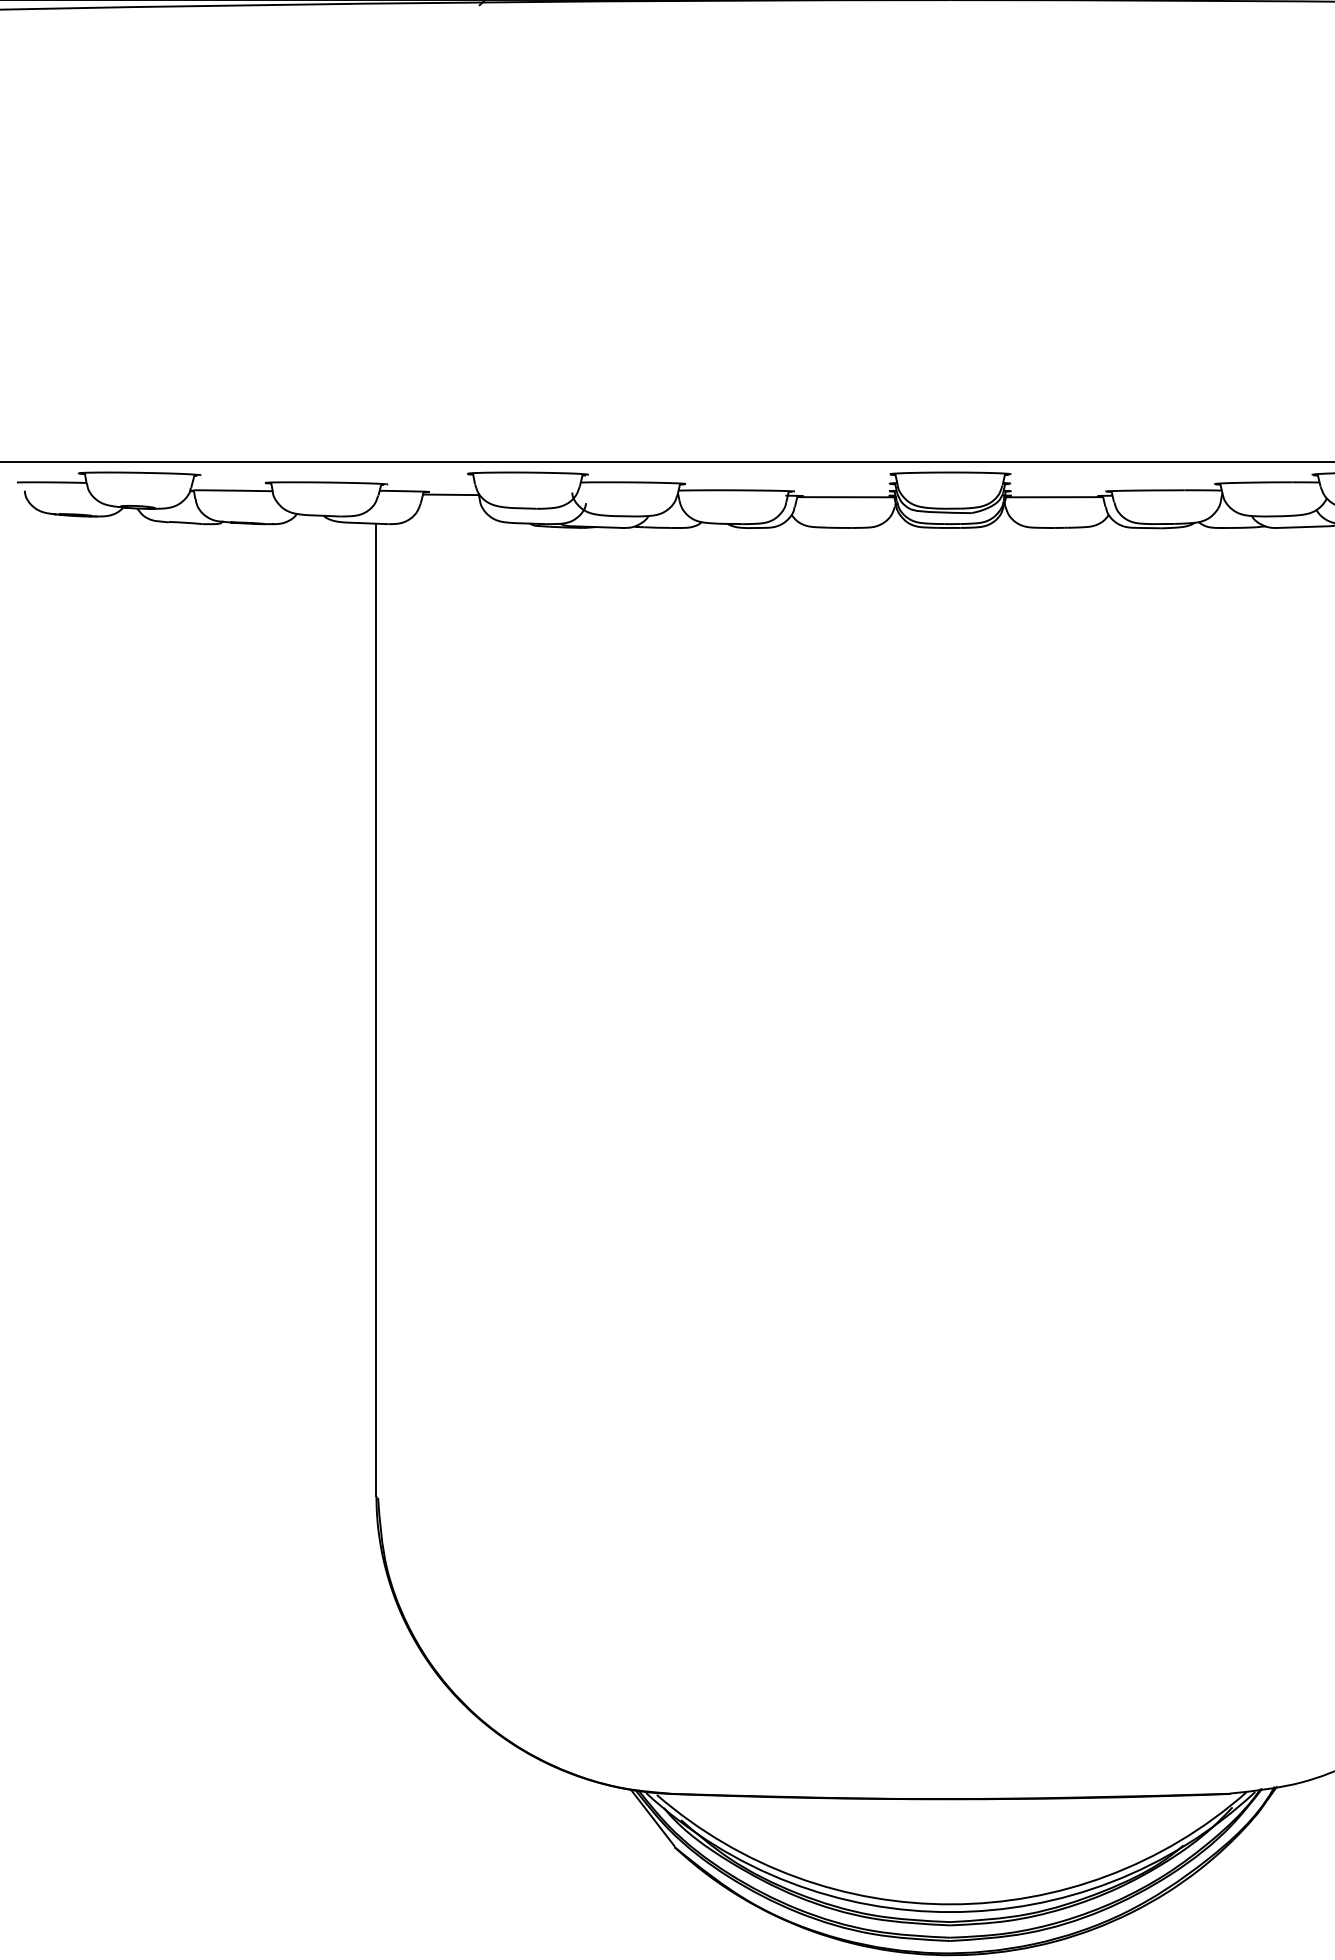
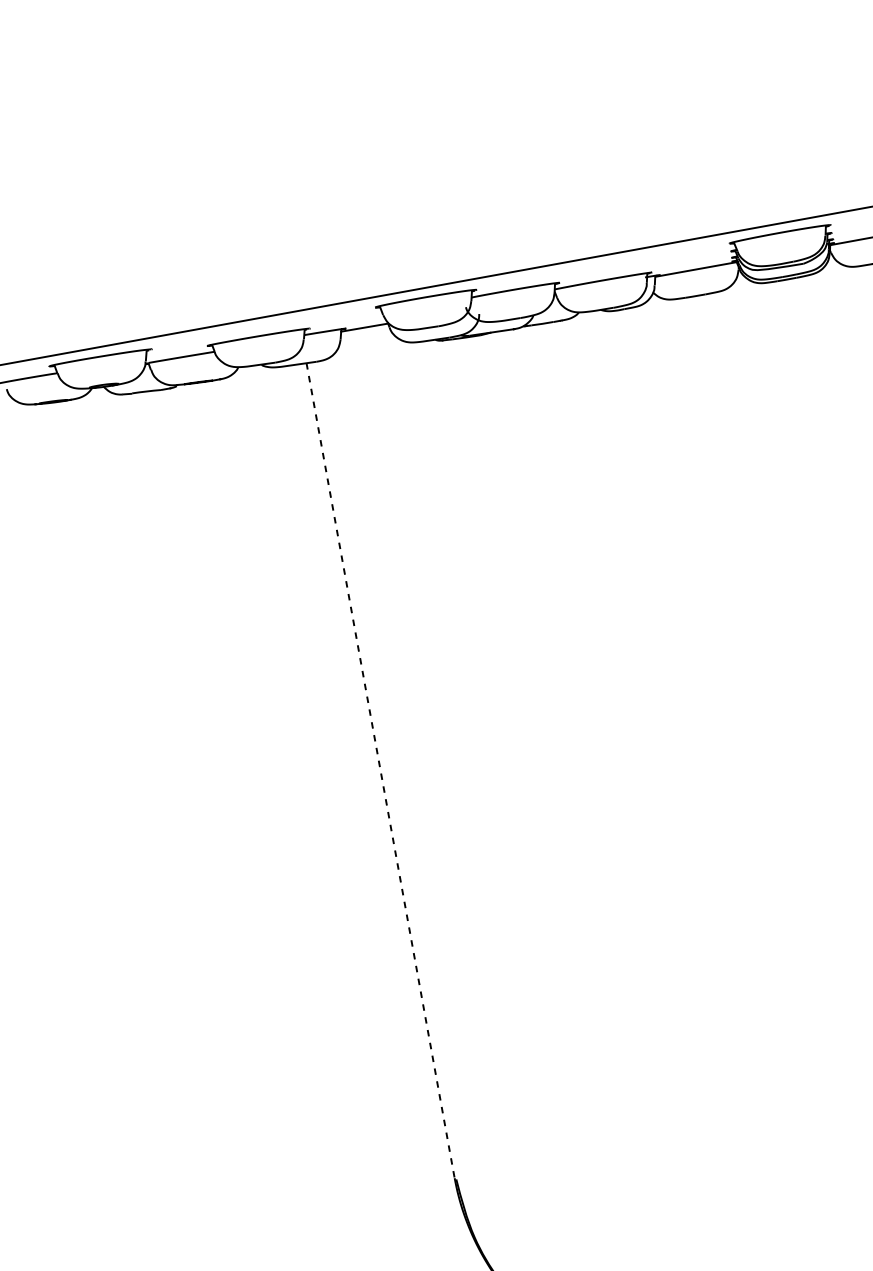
line: (376, 1010) -> (380, 771), solid -> dashed

